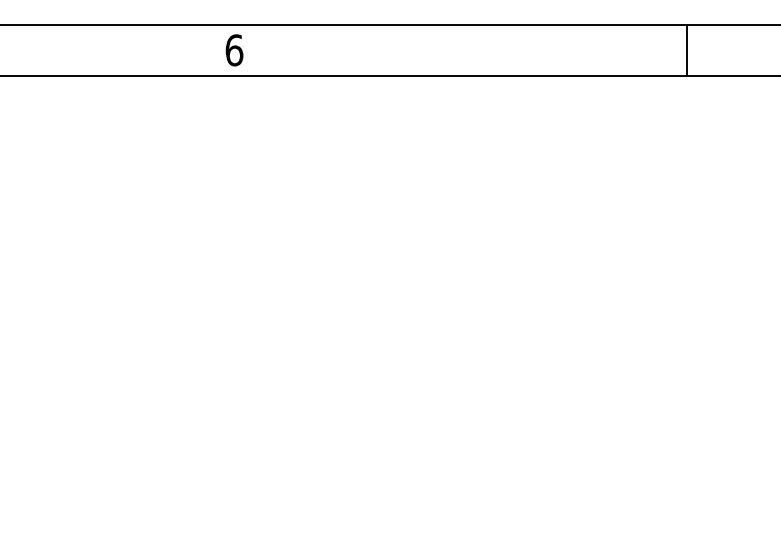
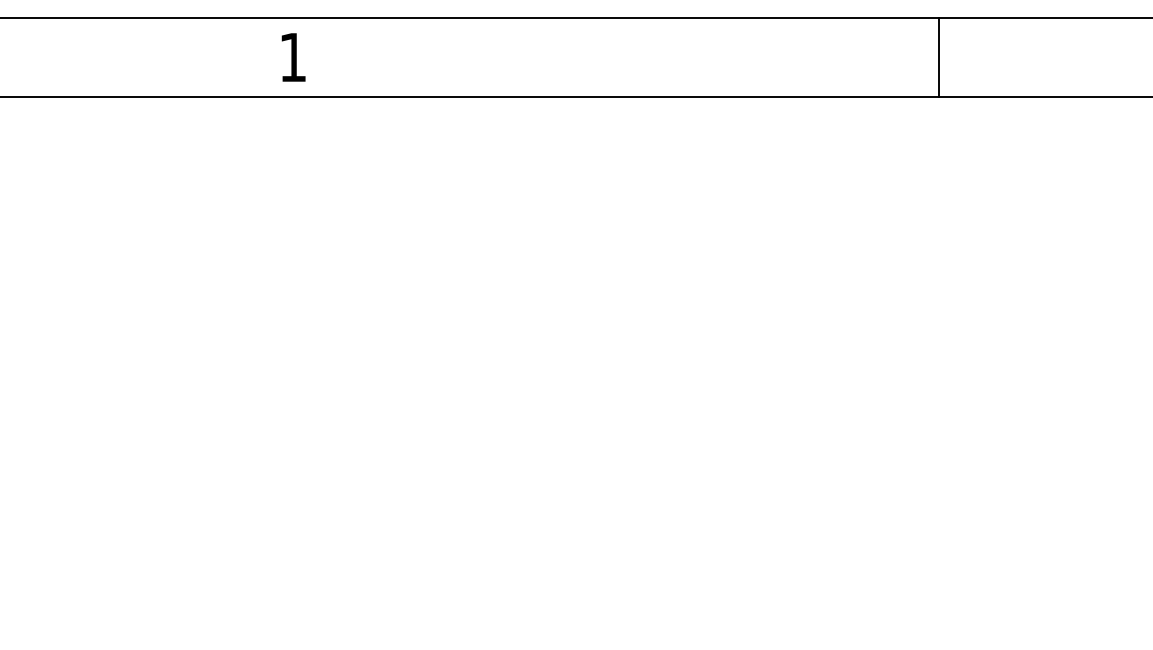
text: (234, 50) -> (293, 57), 6 -> 1
line: (687, 50) -> (939, 57), moved

